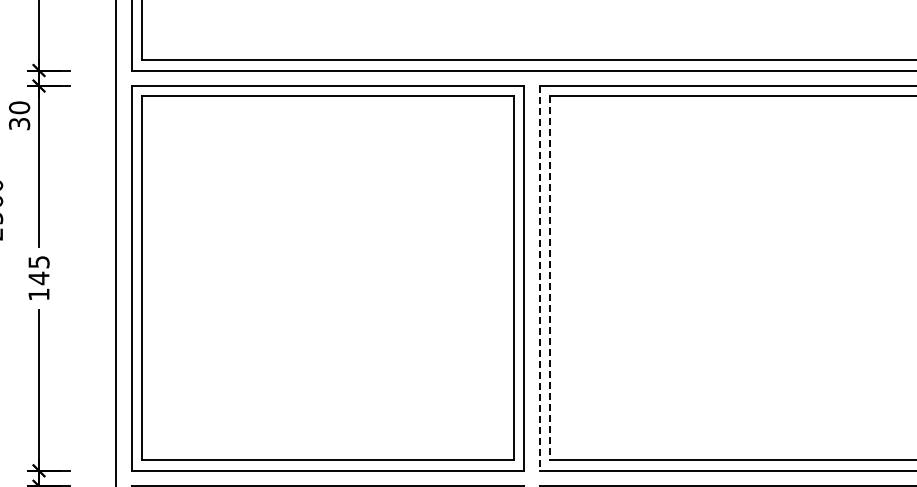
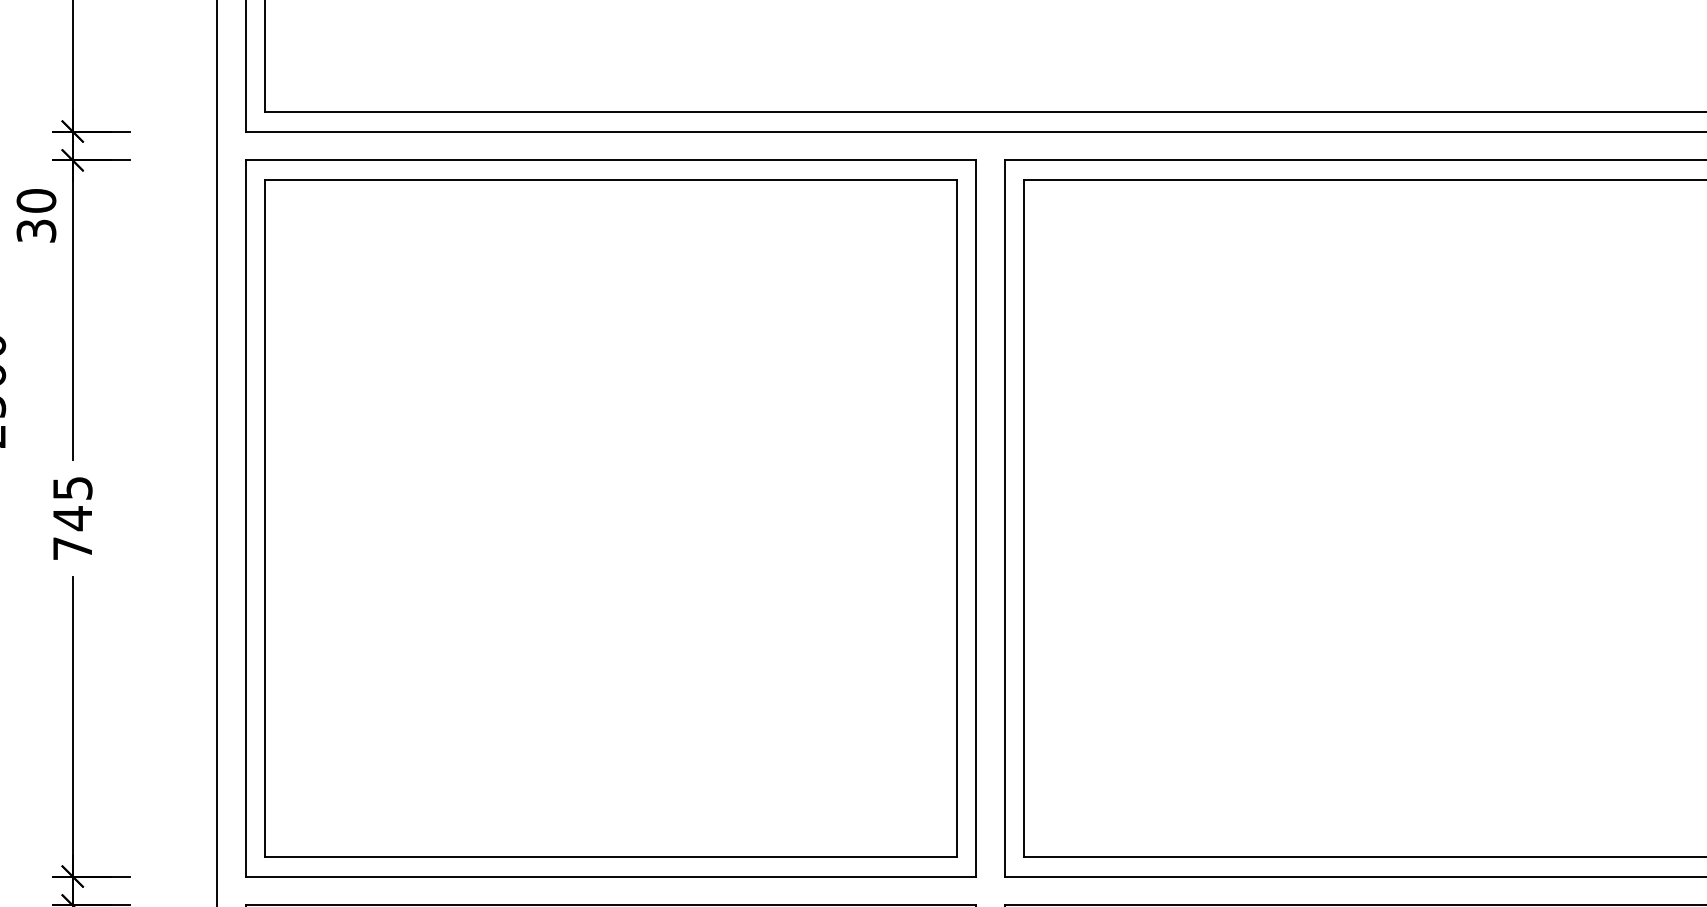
line: (539, 278) -> (1004, 518), dashed -> solid
line: (550, 278) -> (1024, 518), dashed -> solid
text: (38, 294) -> (71, 548), 145 -> 745

